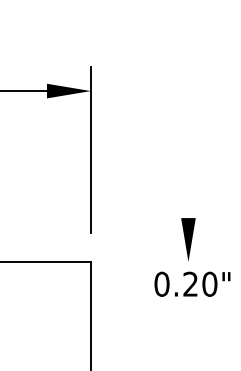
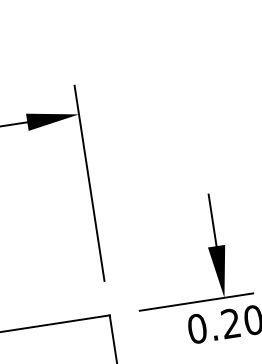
line: (188, 196) -> (212, 220), added
line: (164, 262) -> (196, 302), added

